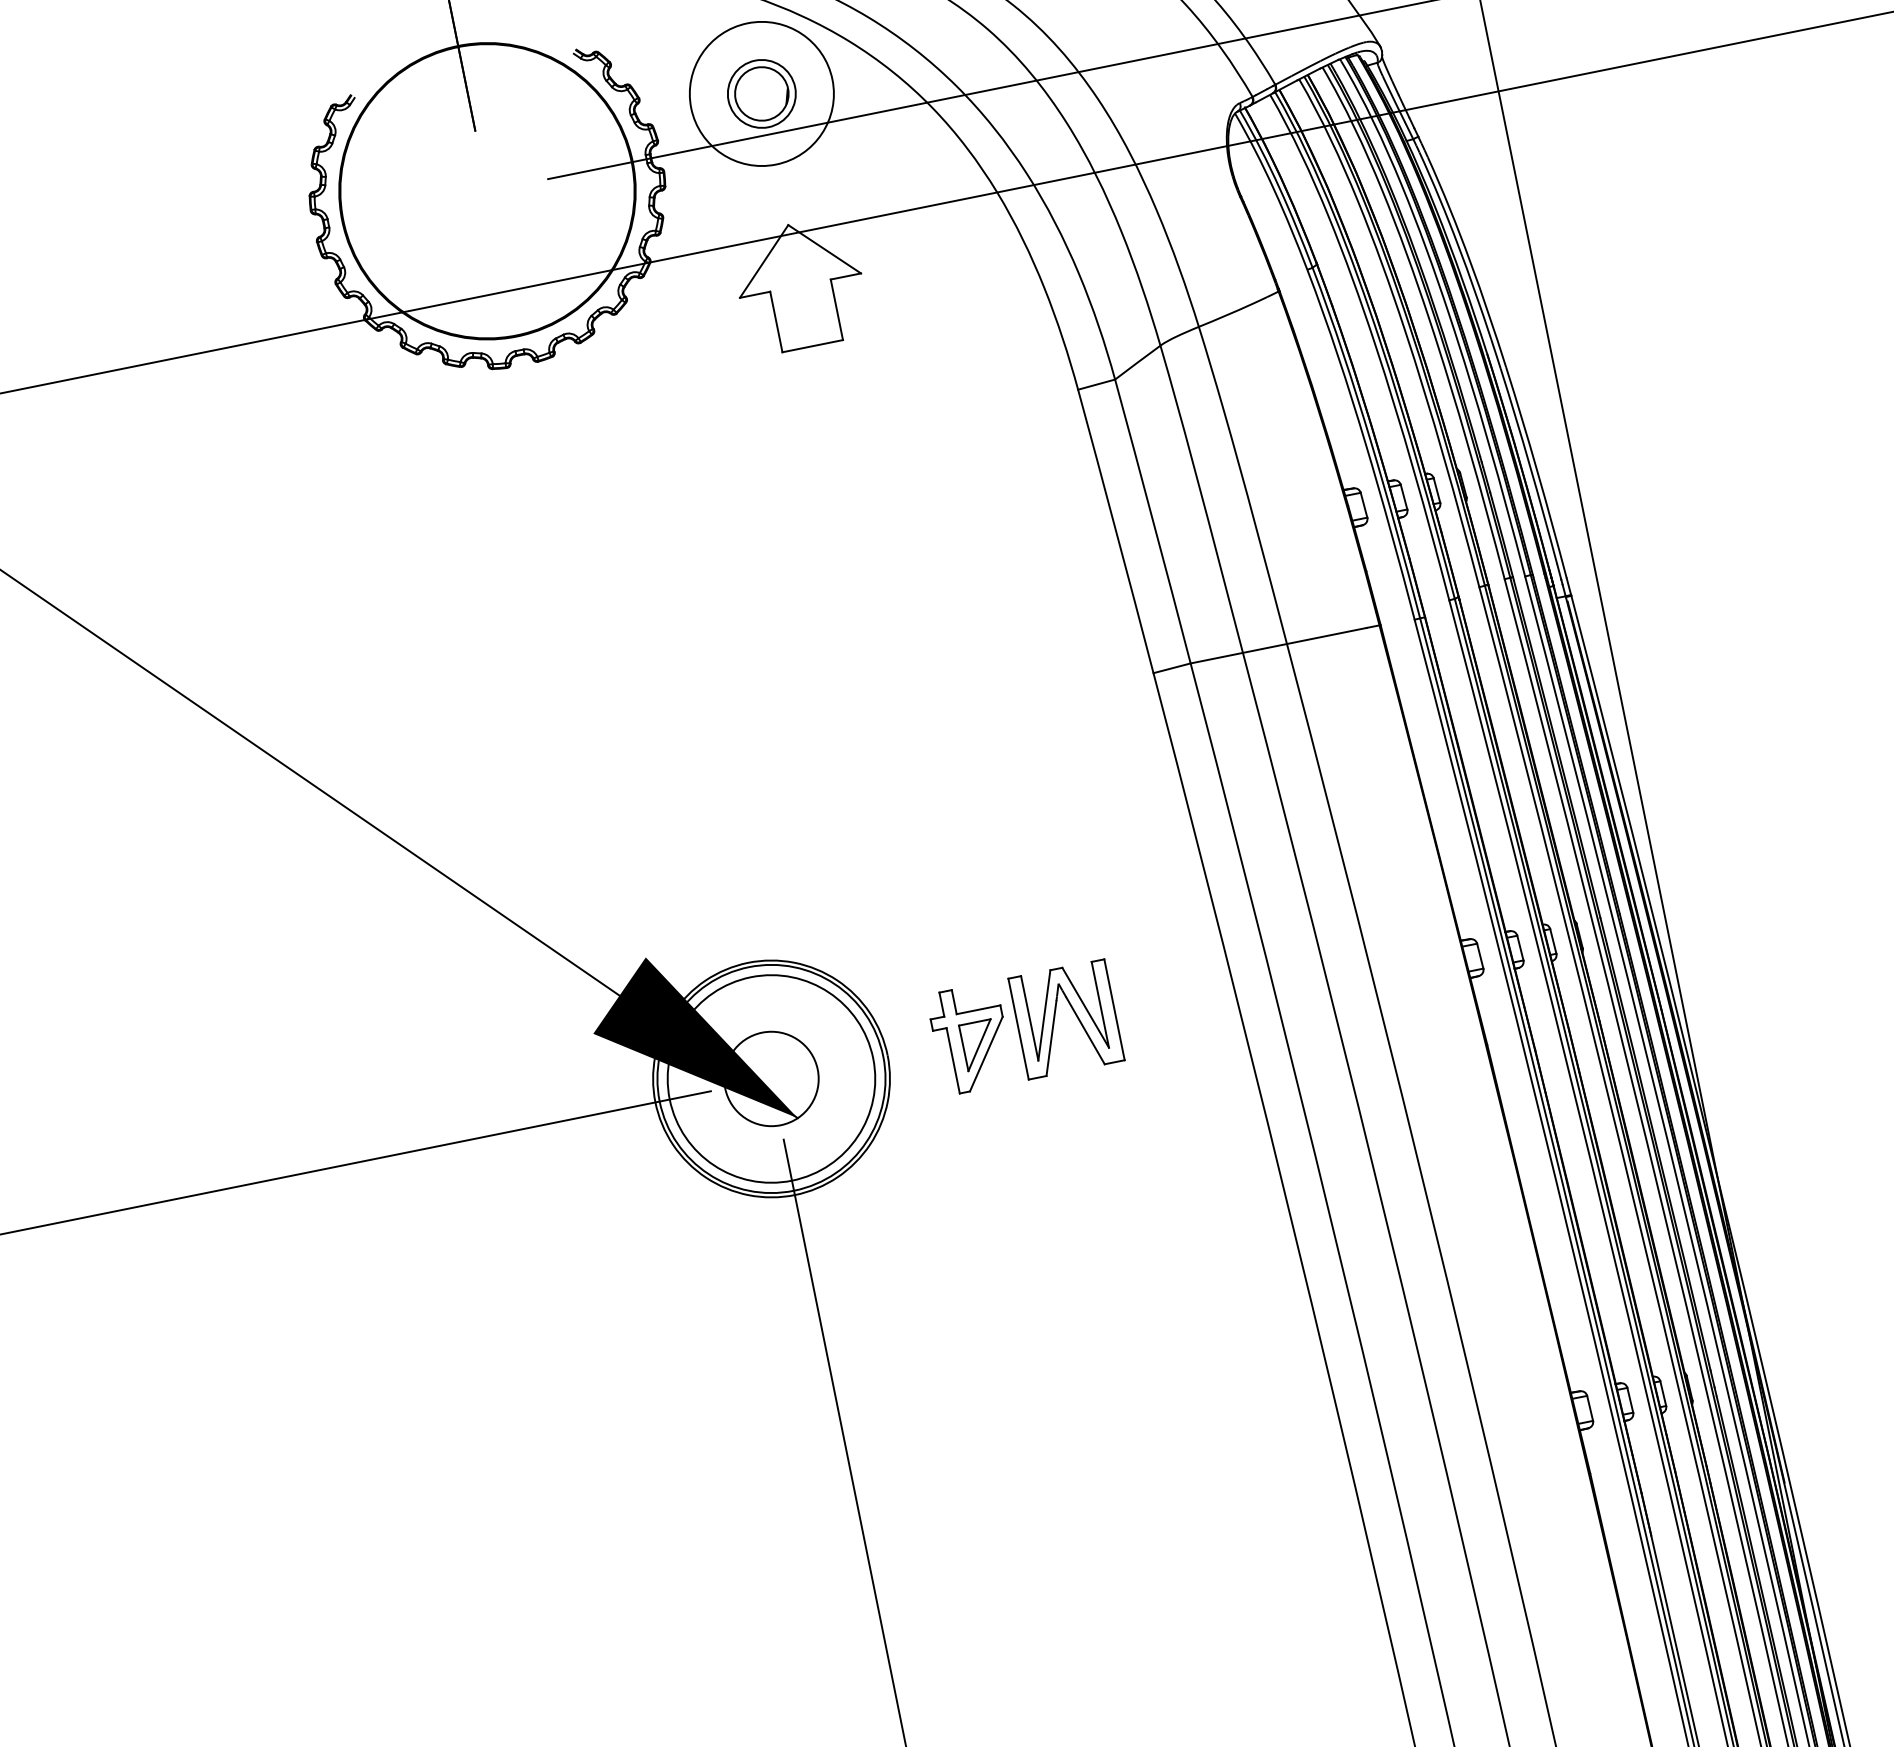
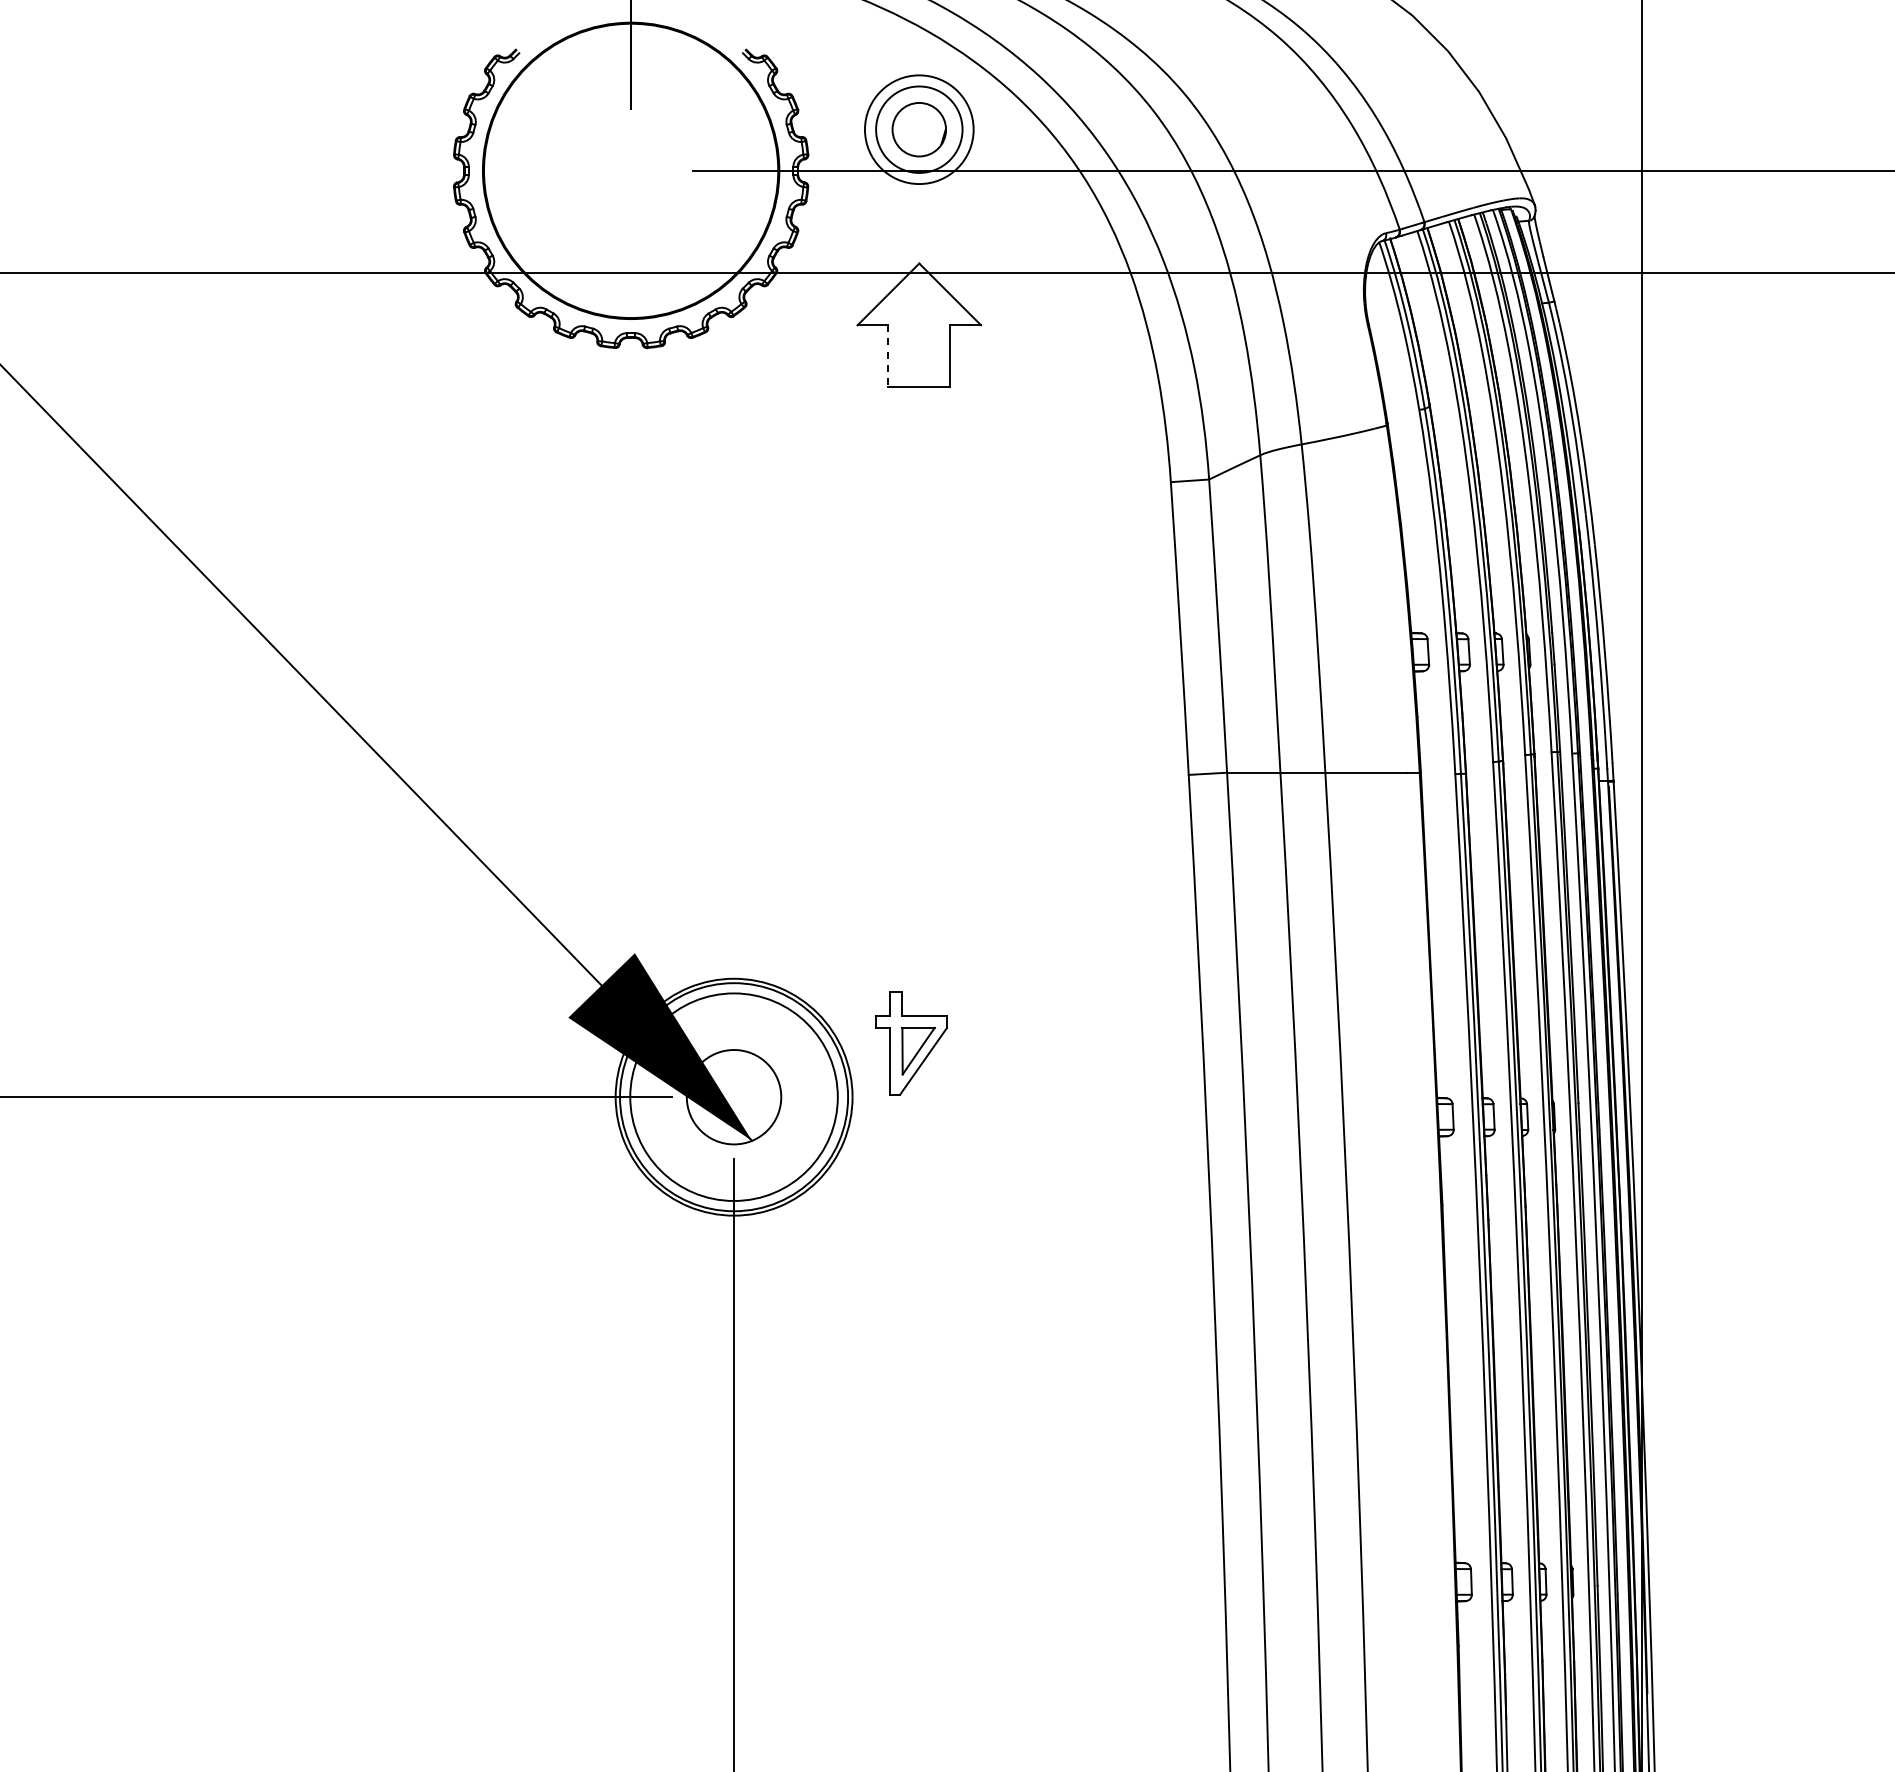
circle: (761, 93) -> (919, 129), size x0.6
circle: (761, 93) -> (919, 129), size x1.6
line: (776, 322) -> (888, 356), solid -> dashed
part: (1073, 1013) -> (1043, 1092), removed
part: (970, 1039) -> (911, 1043), moved

